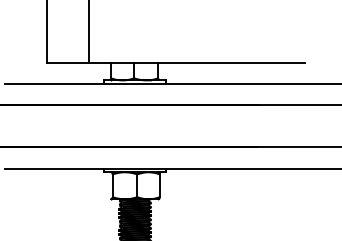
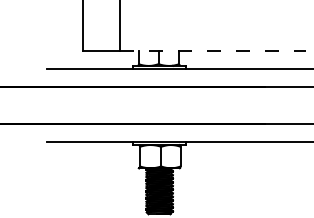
line: (196, 63) -> (212, 51), solid -> dashed

